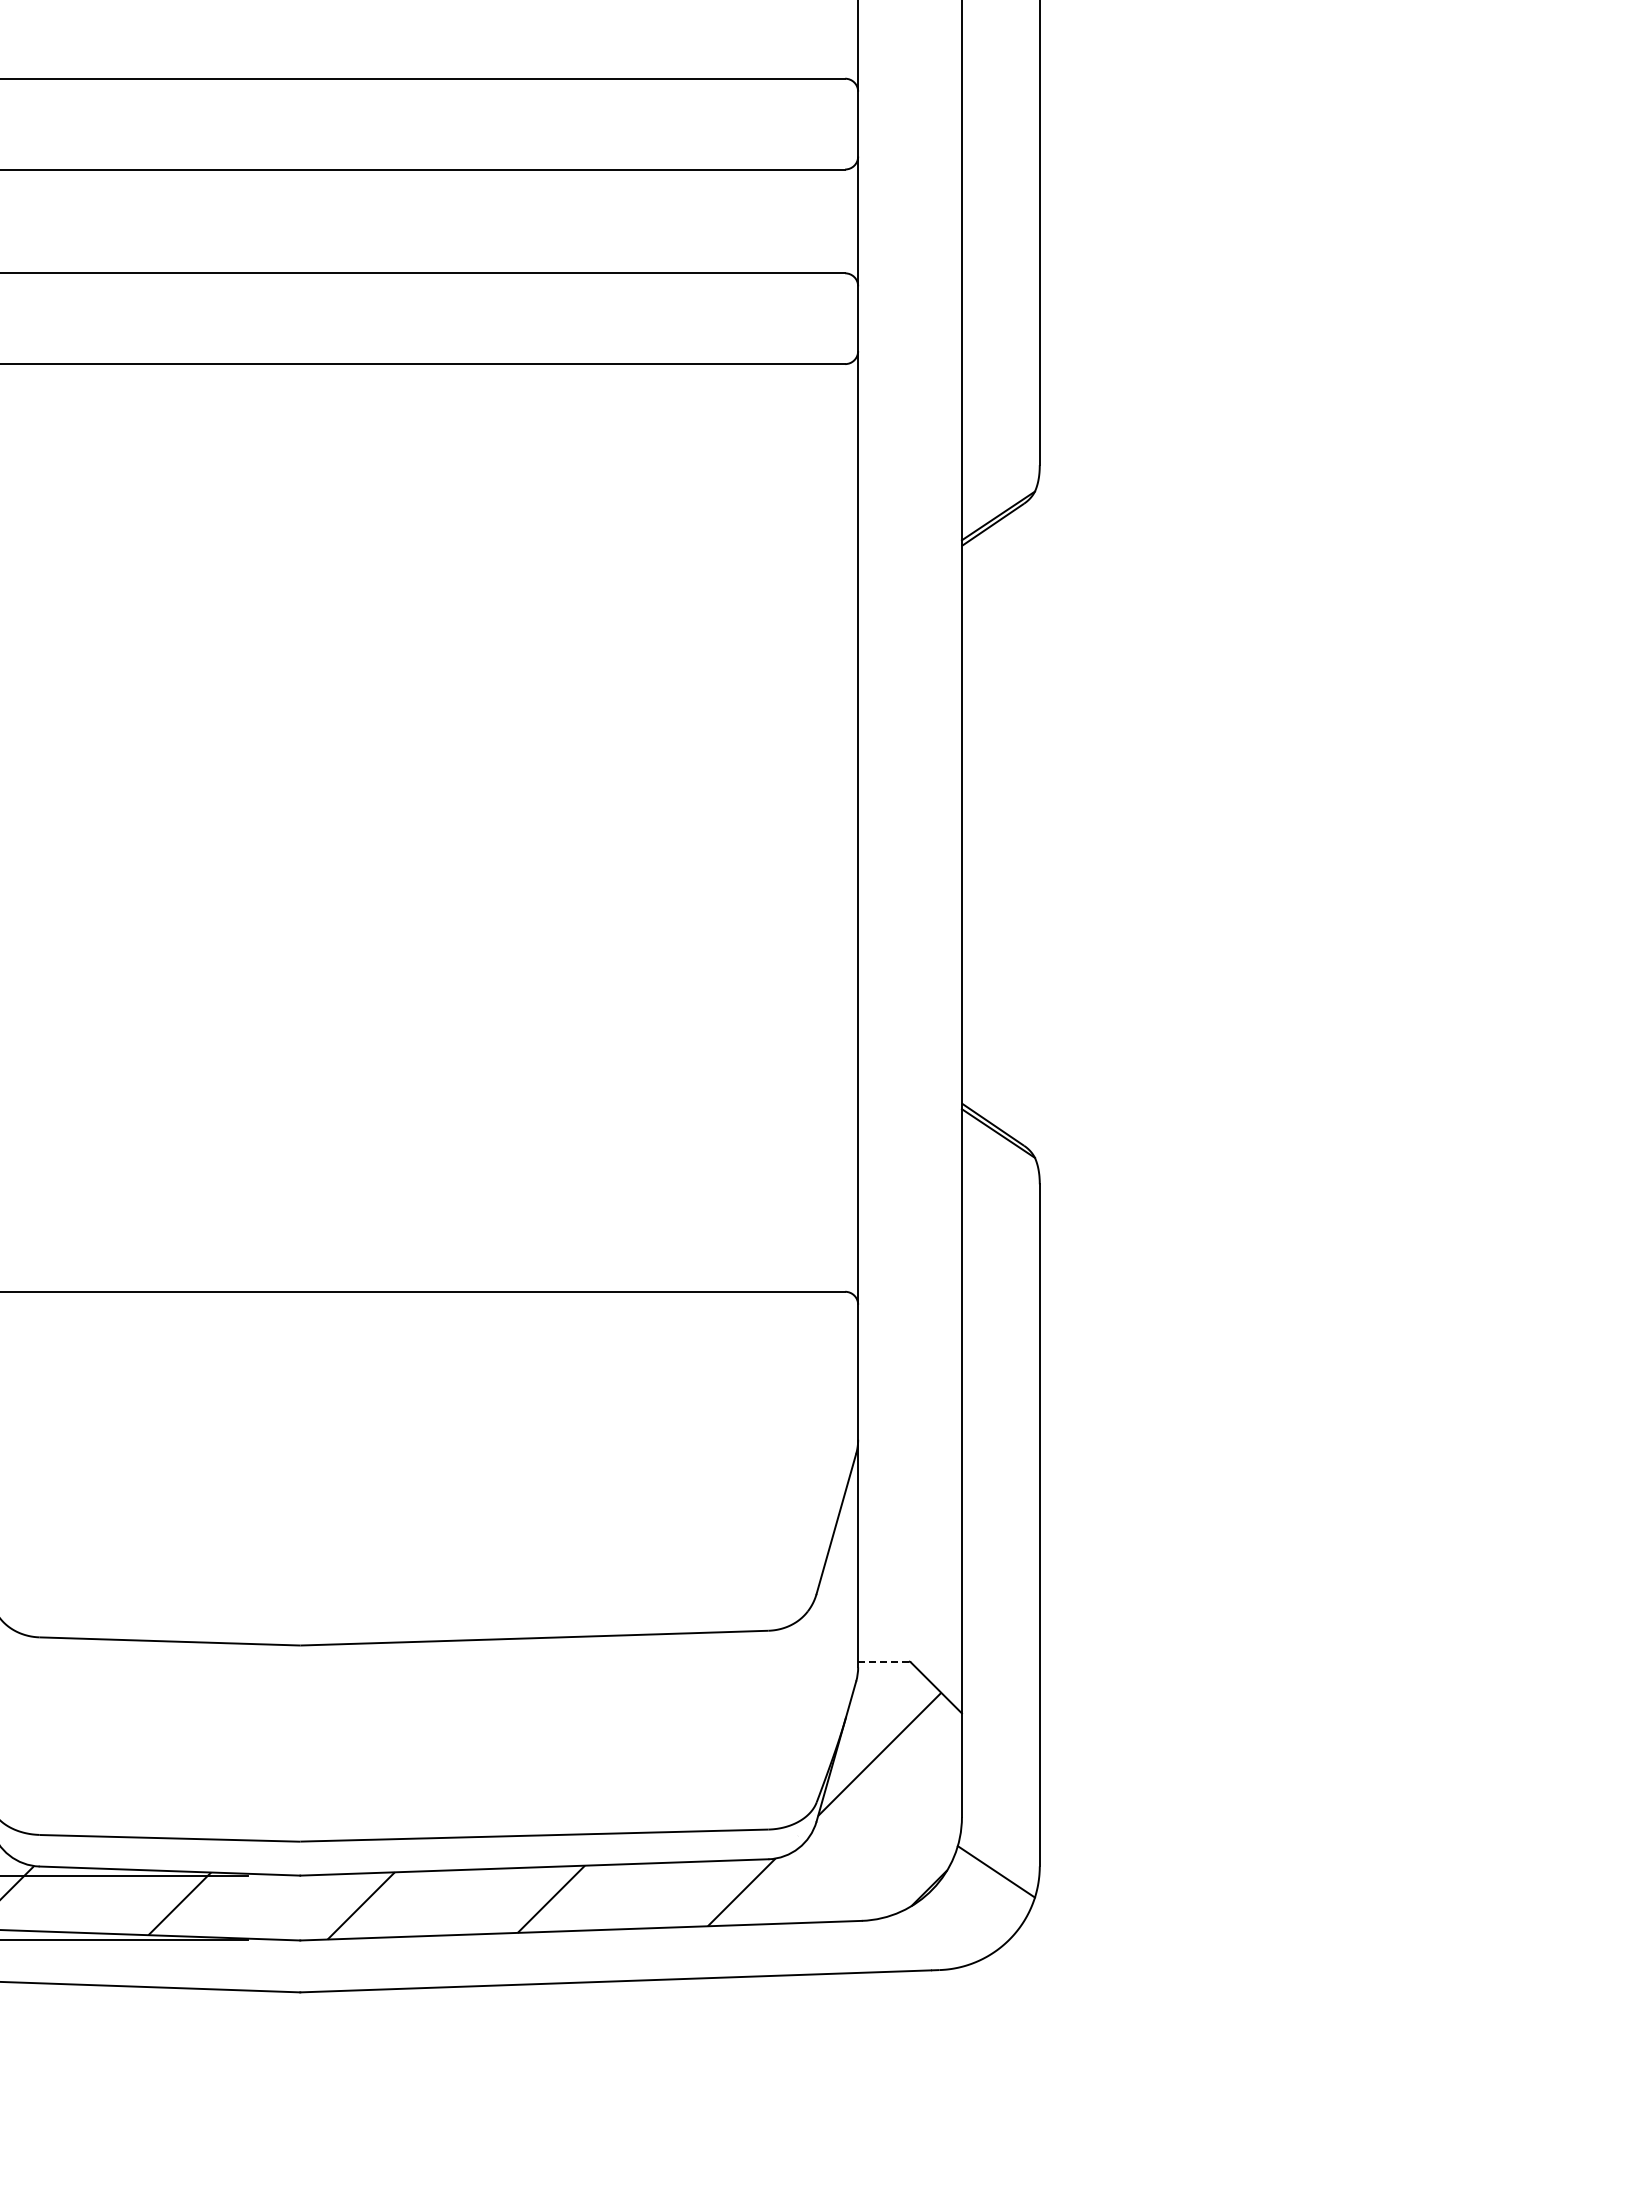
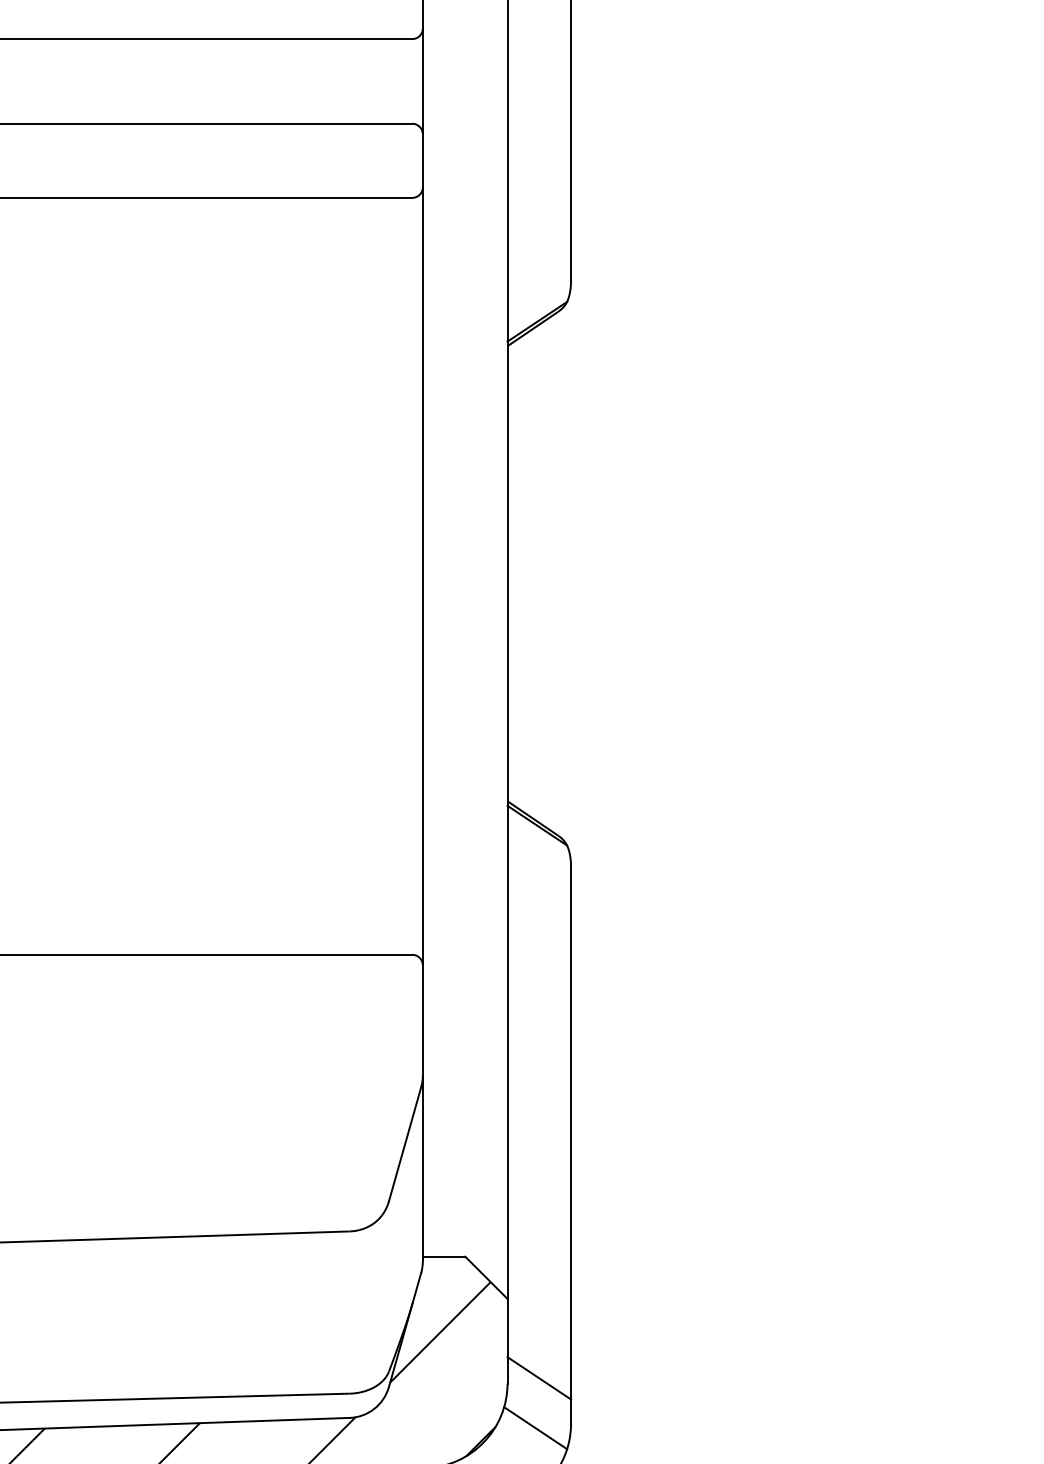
line: (883, 1661) -> (443, 1256), dashed -> solid
line: (1000, 1810) -> (538, 1378), added

